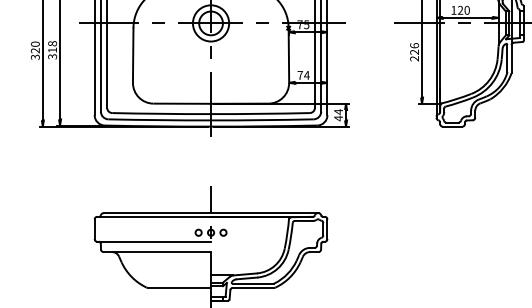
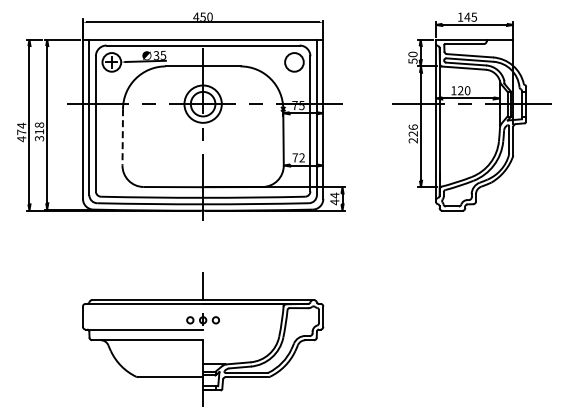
text: (35, 50) -> (21, 132), 320 -> 474
line: (132, 55) -> (122, 137), solid -> dashed
text: (307, 75) -> (302, 157), 74 -> 72

